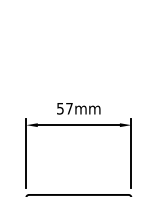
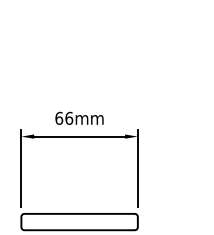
text: (65, 107) -> (64, 117), 57mm -> 66mm

